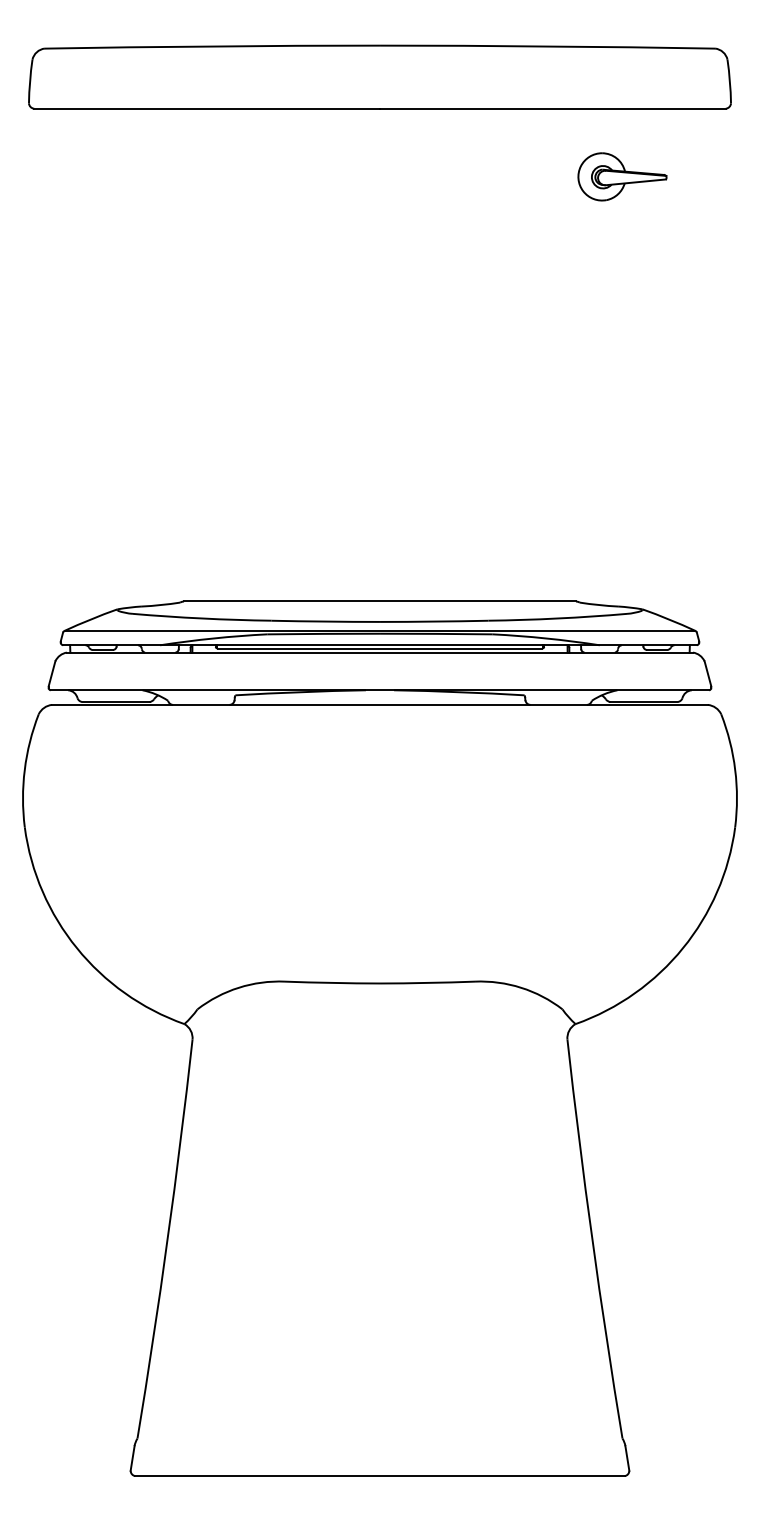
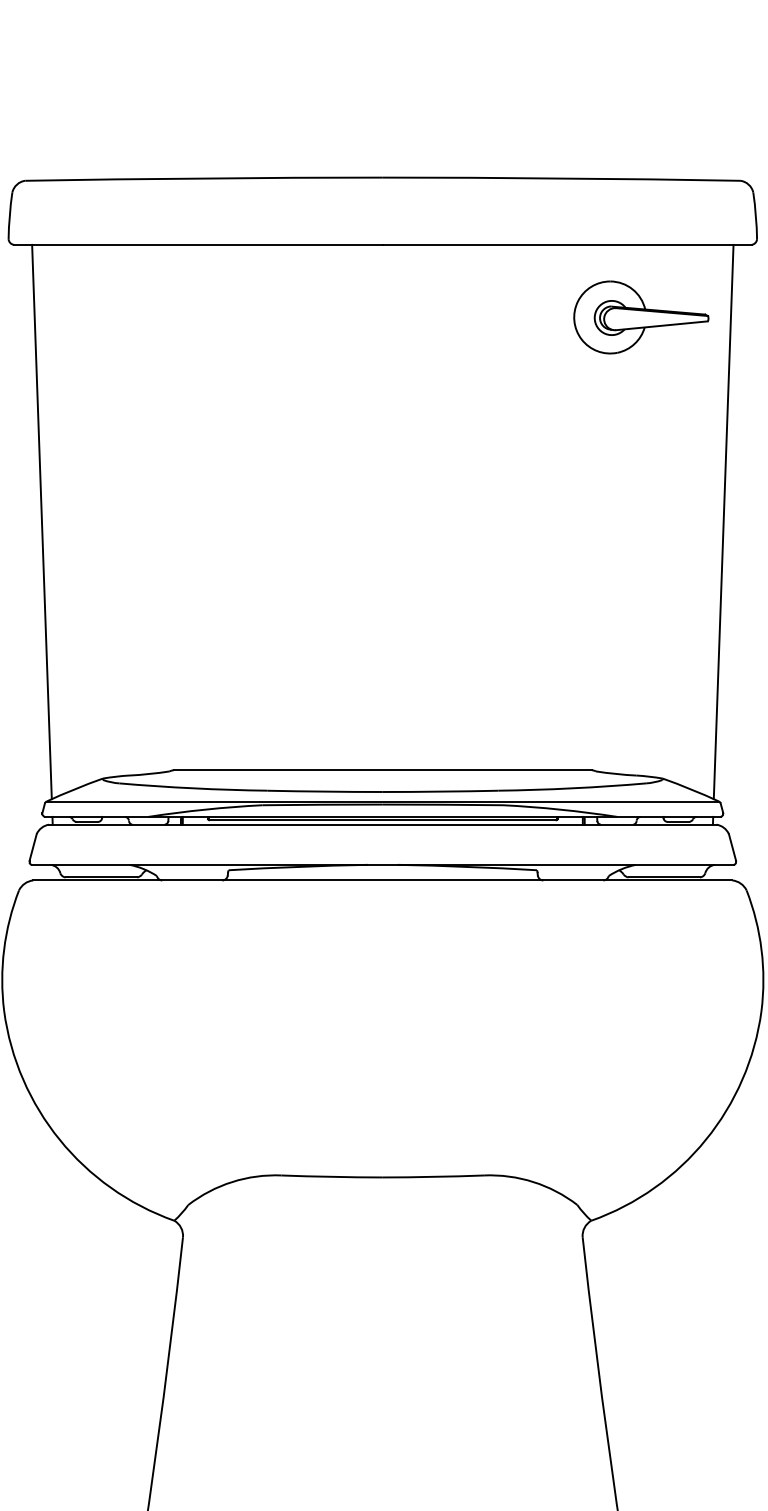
part: (622, 176) -> (641, 317), size x1.43
line: (60, 368) -> (42, 521), added
line: (699, 368) -> (723, 521), added

